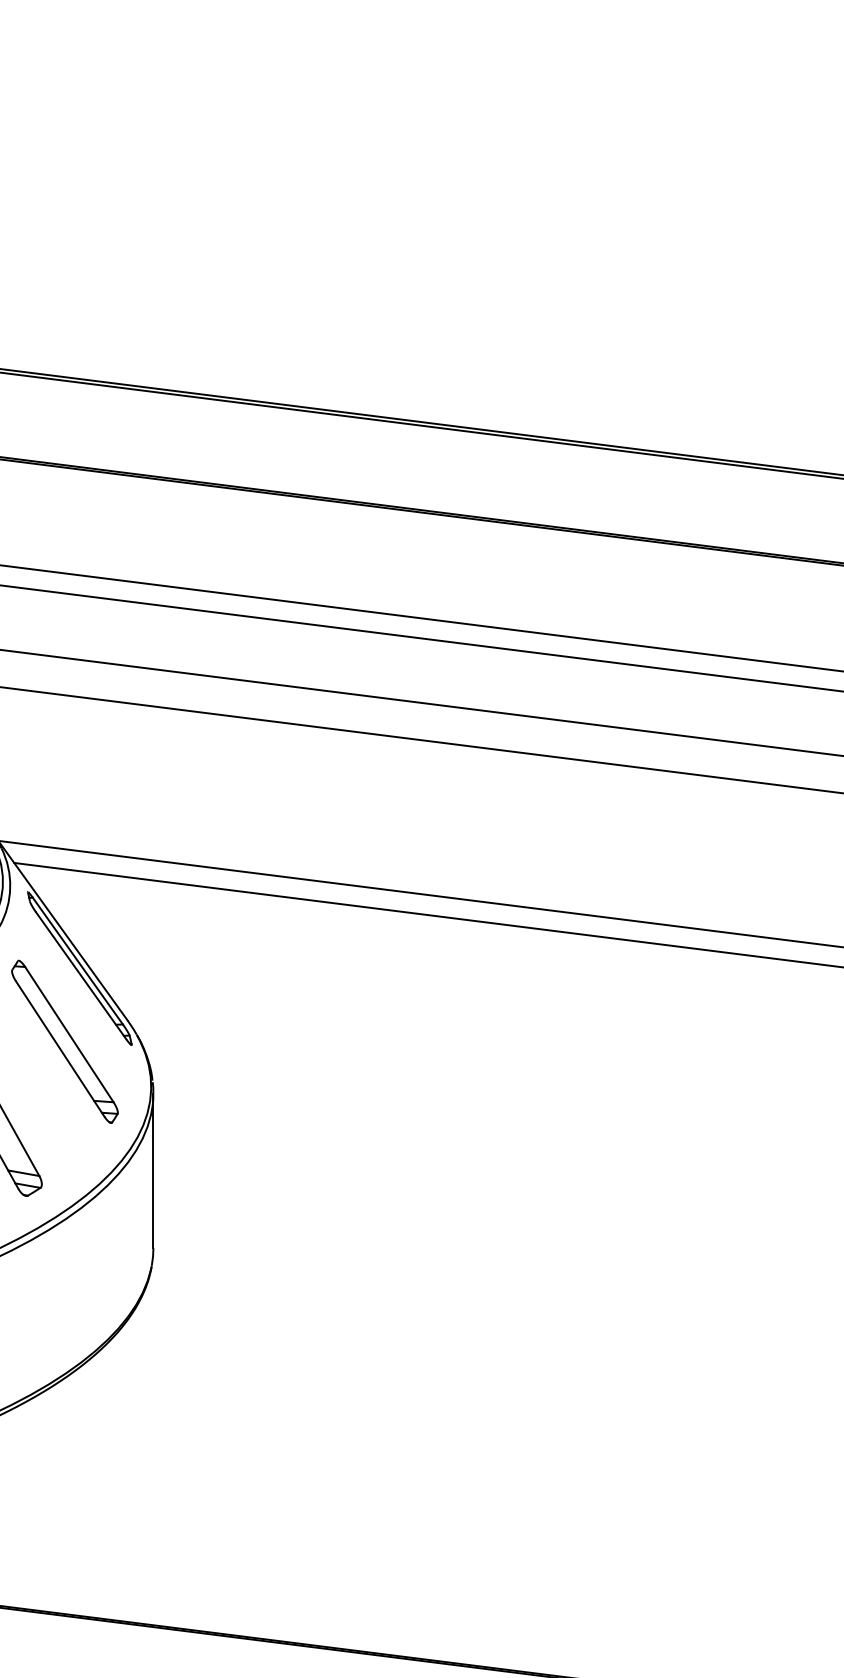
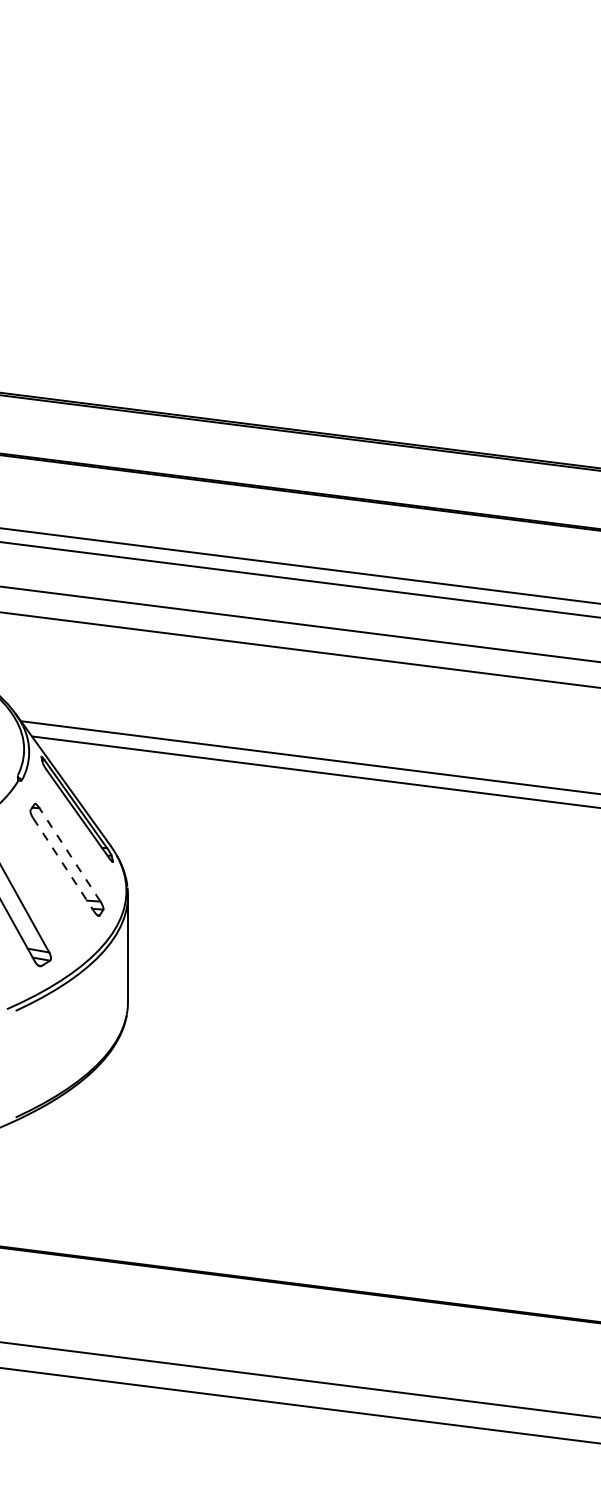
line: (70, 1034) -> (70, 854), solid -> dashed
line: (59, 1048) -> (63, 864), solid -> dashed

